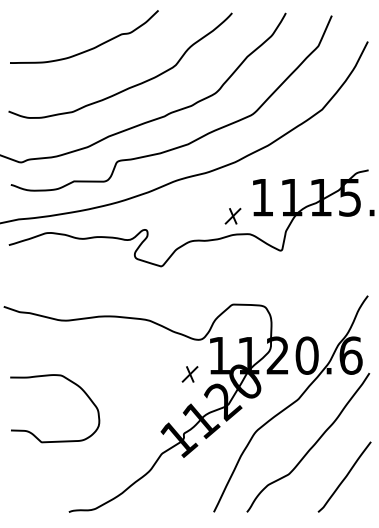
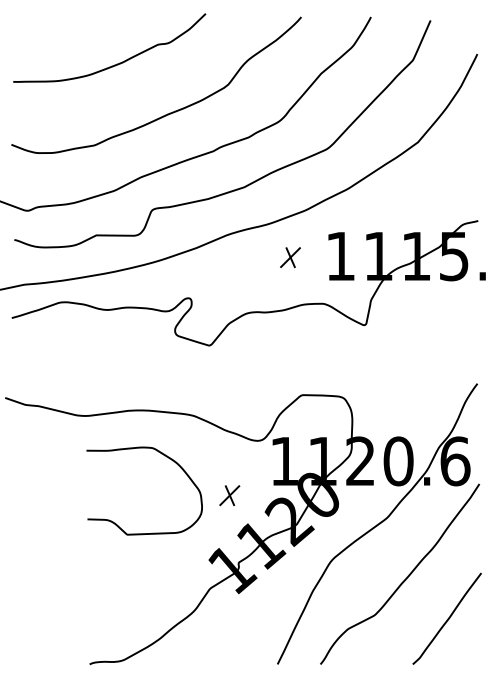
part: (233, 216) -> (290, 257), moved
part: (189, 374) -> (229, 495), moved
curve: (71, 382) -> (166, 457), moved

